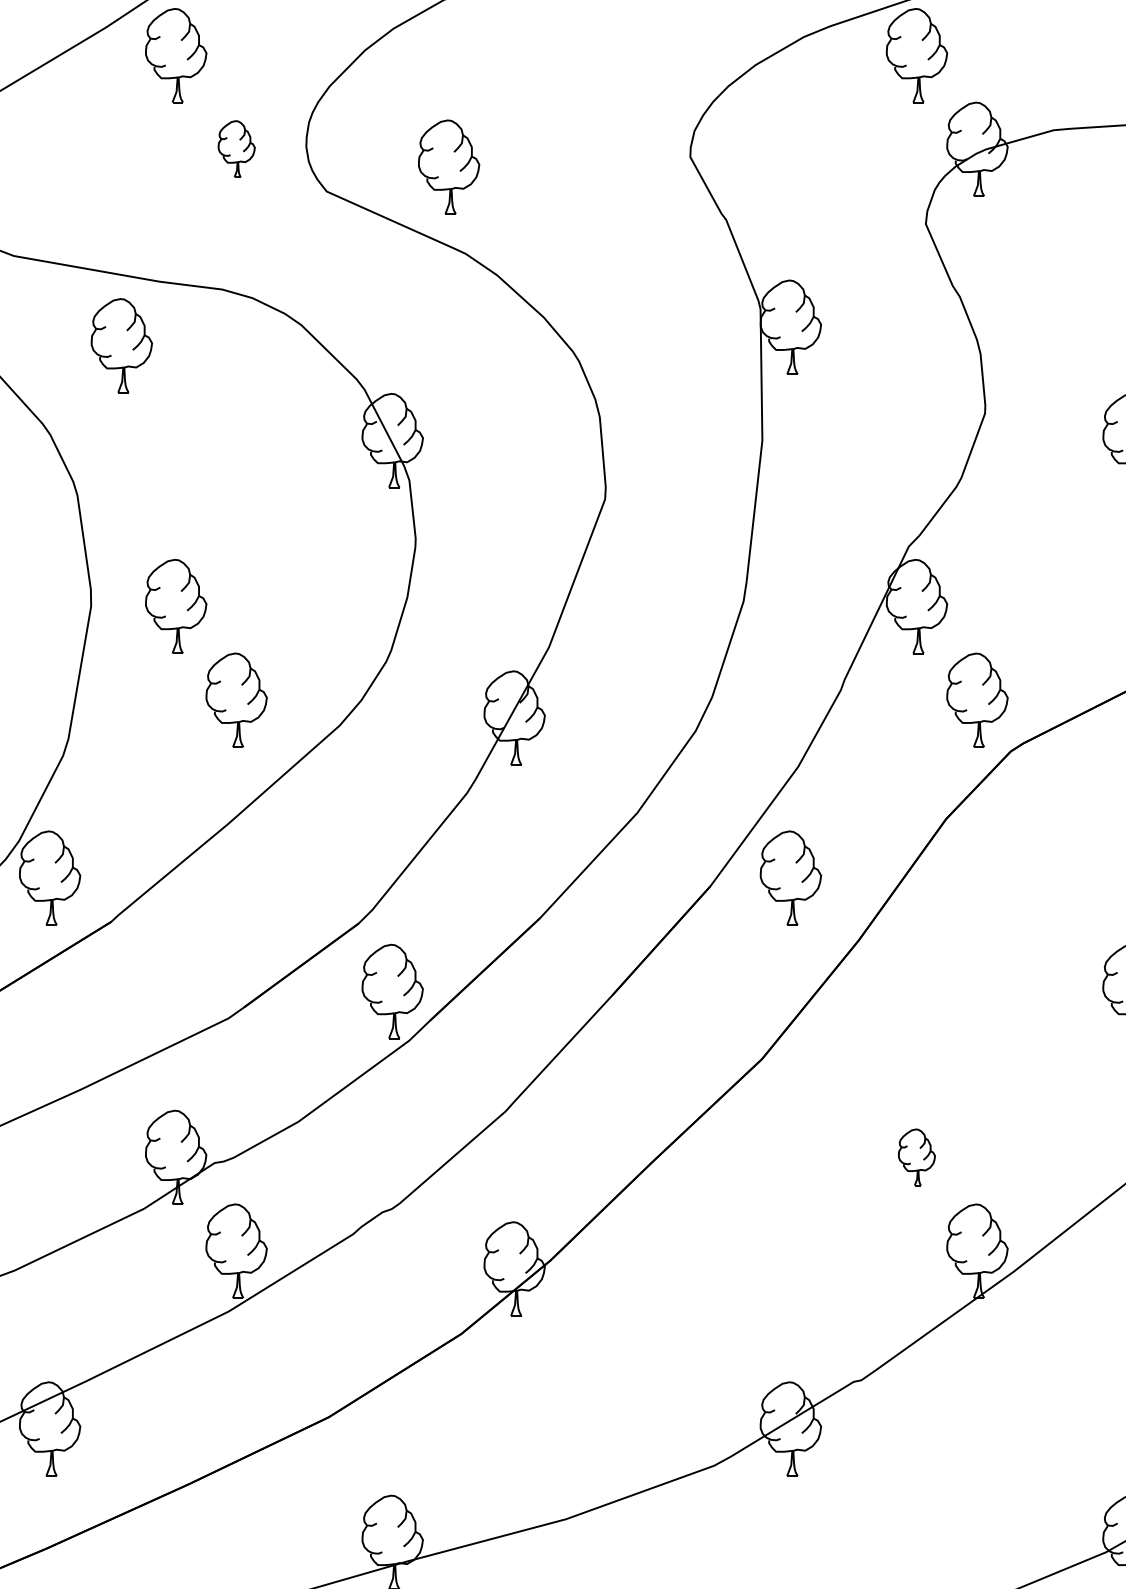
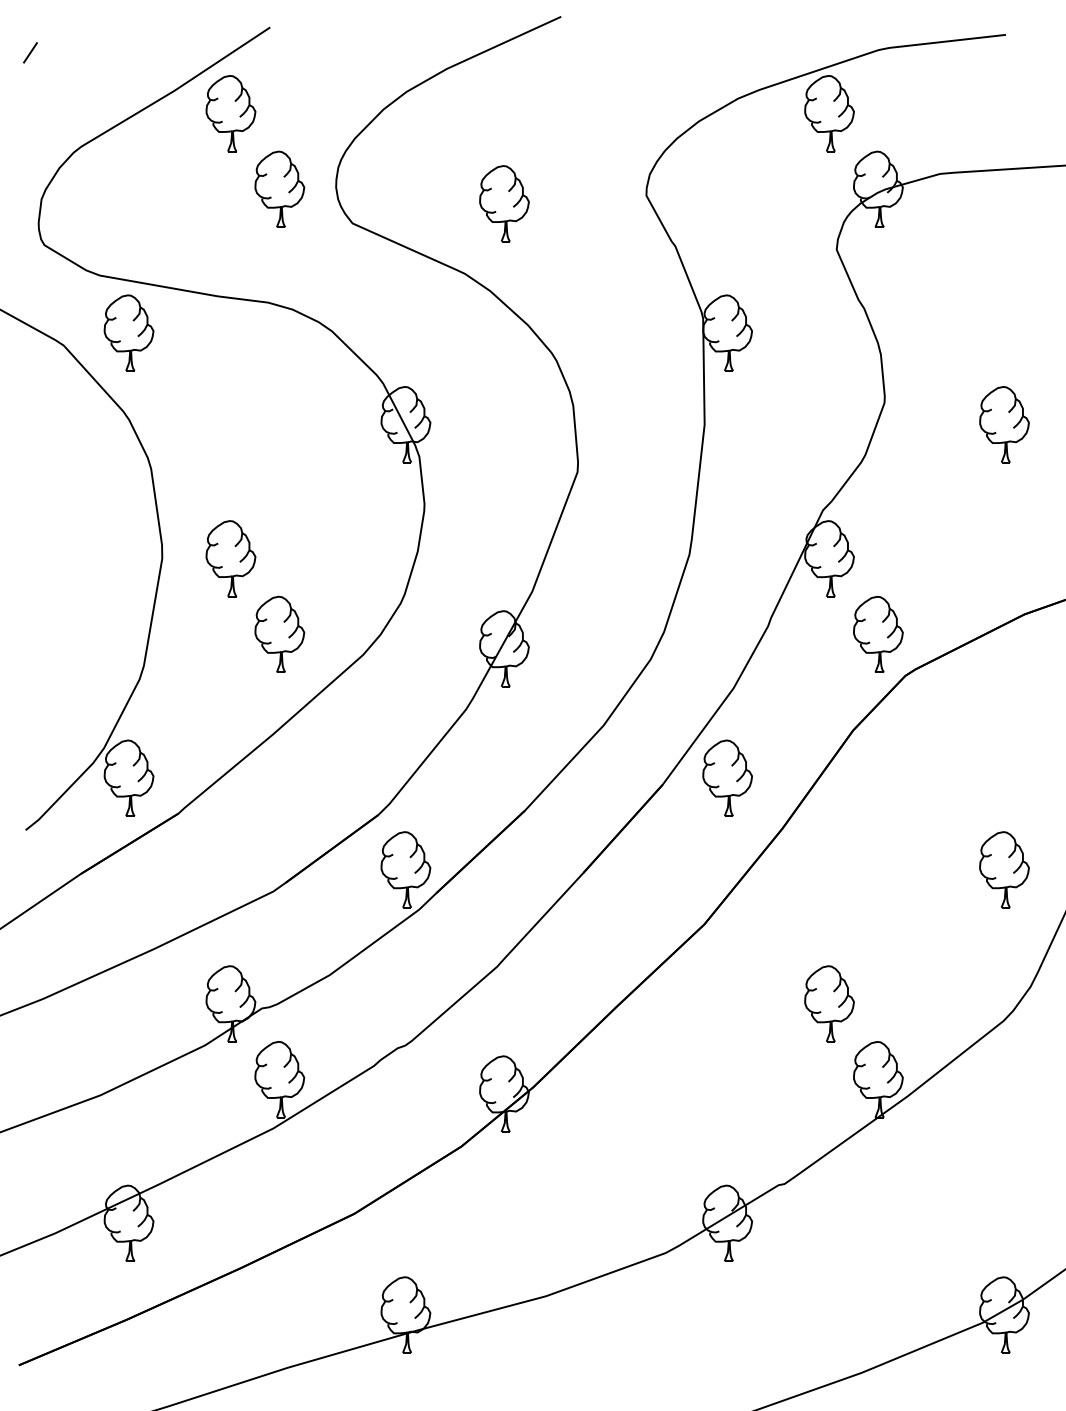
part: (236, 148) -> (279, 188), size x1.67
part: (449, 166) -> (504, 203), moved
part: (121, 345) -> (128, 332), moved
part: (916, 1156) -> (829, 1003), size x1.67

